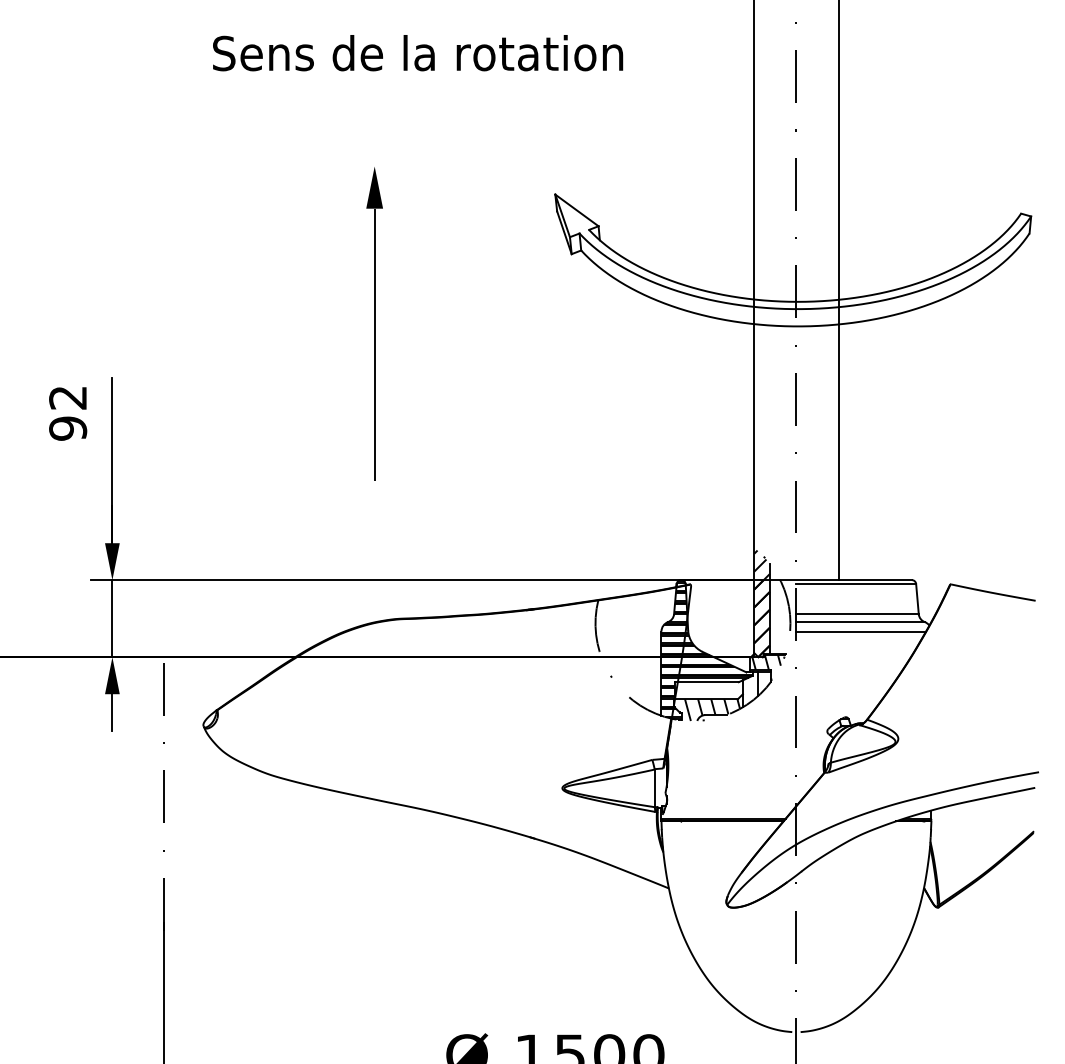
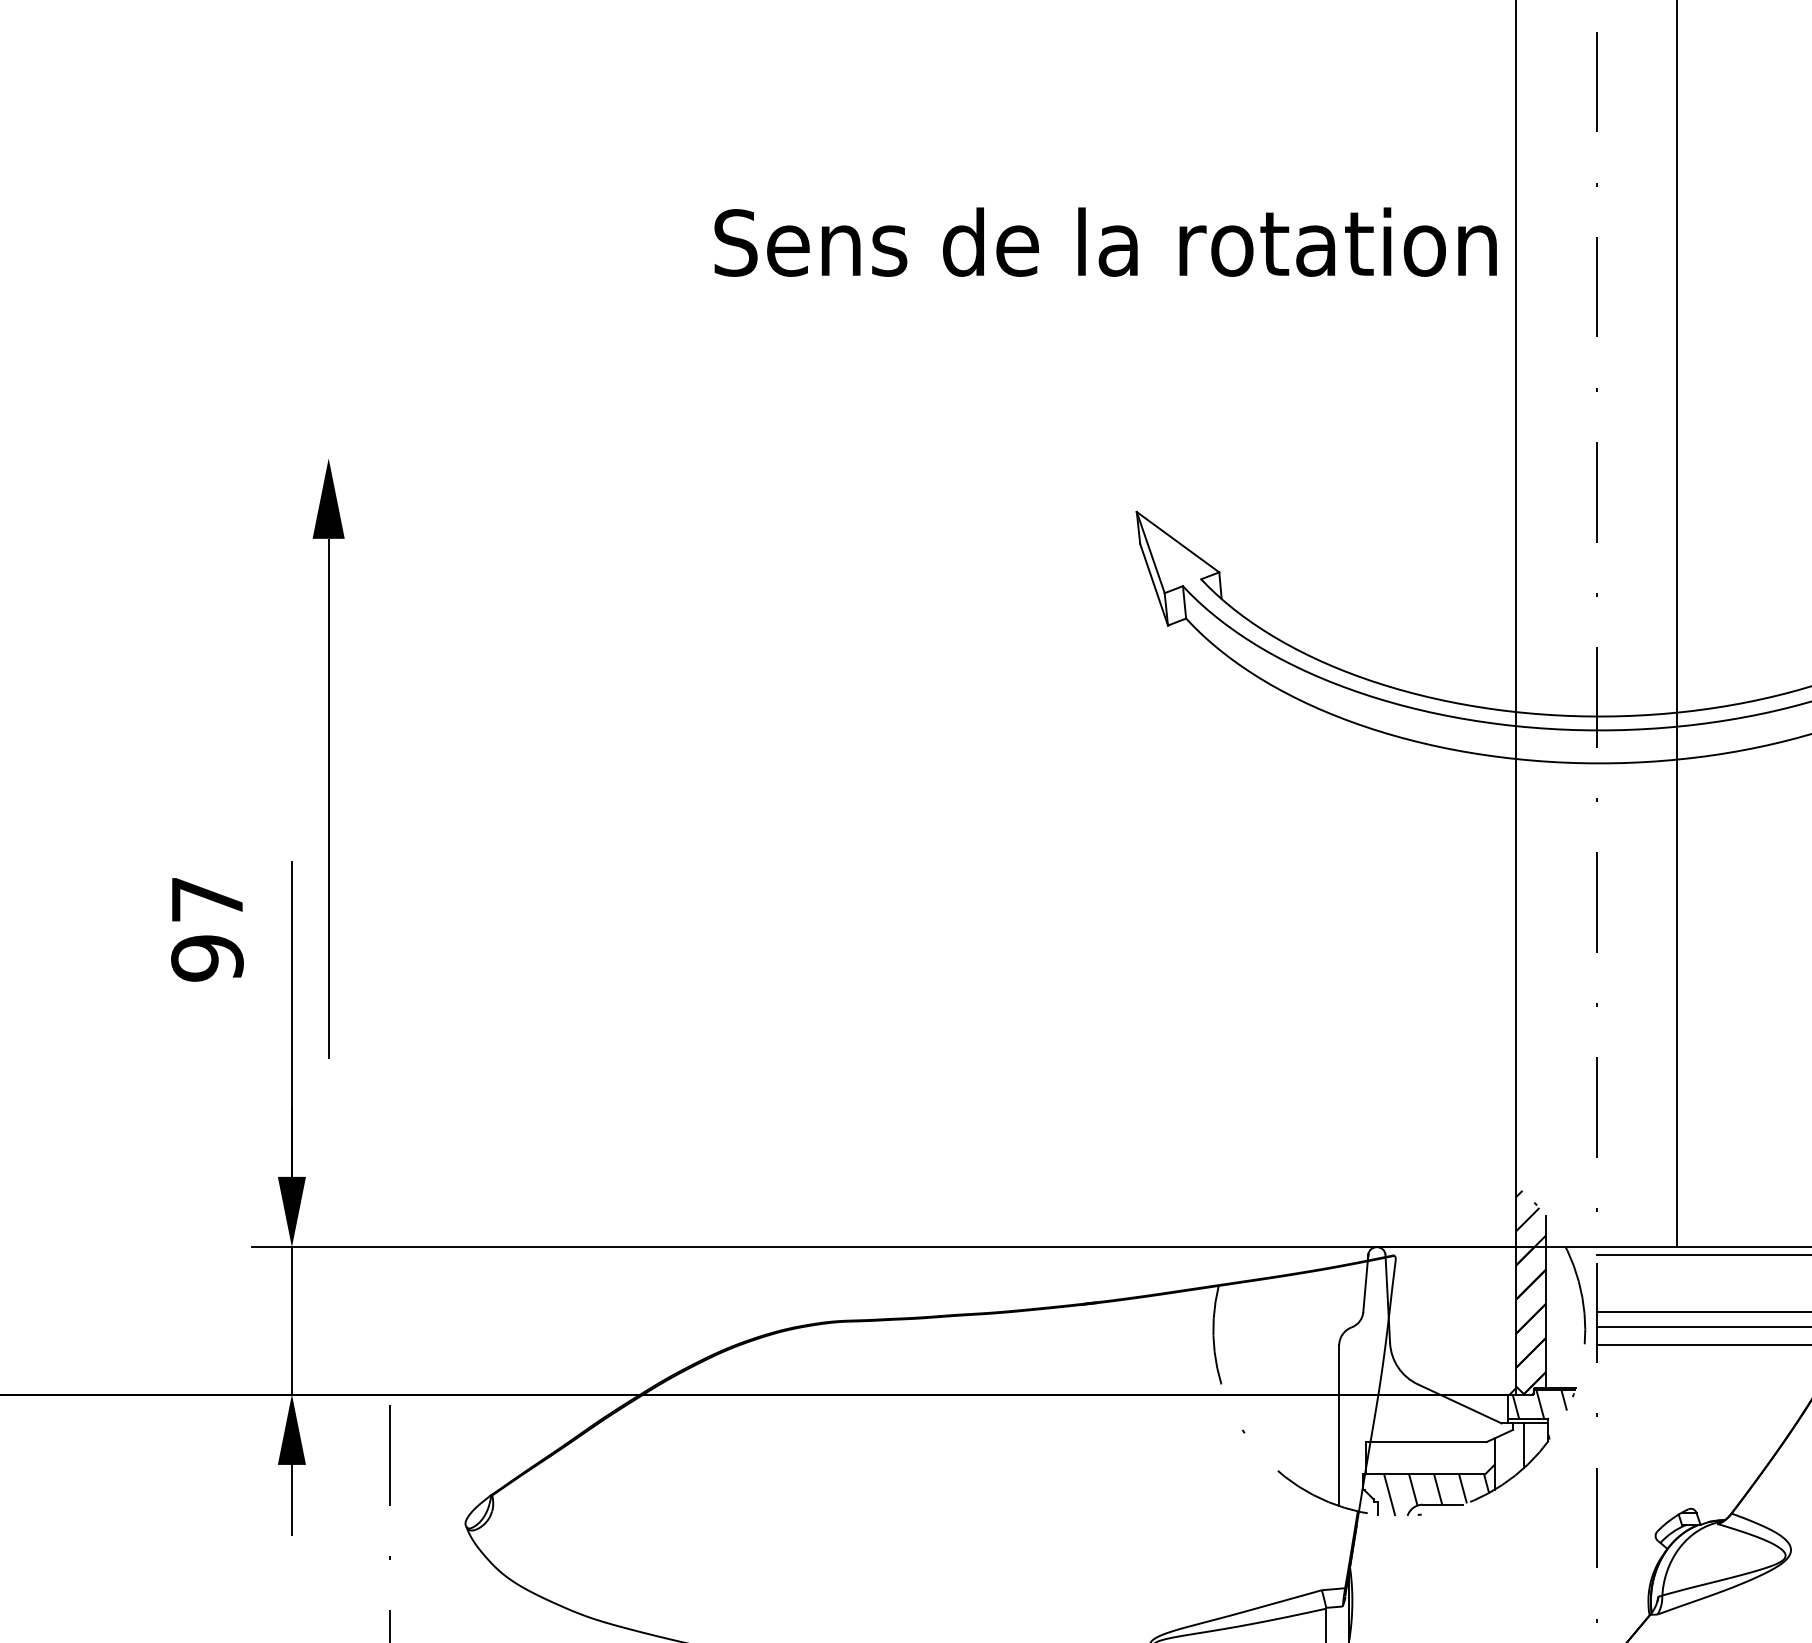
text: (418, 53) -> (1106, 242), moved
part: (374, 323) -> (328, 757), moved
text: (67, 397) -> (206, 898), 92 -> 97
hatch: (706, 649) -> (1425, 1379), removed

